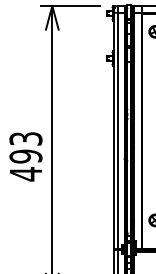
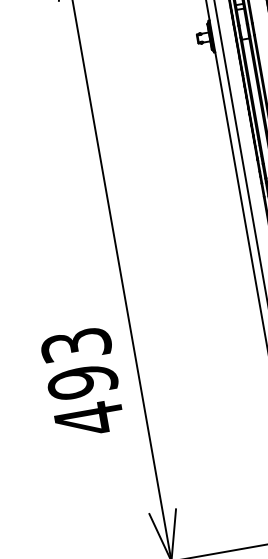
text: (25, 156) -> (81, 382), moved

